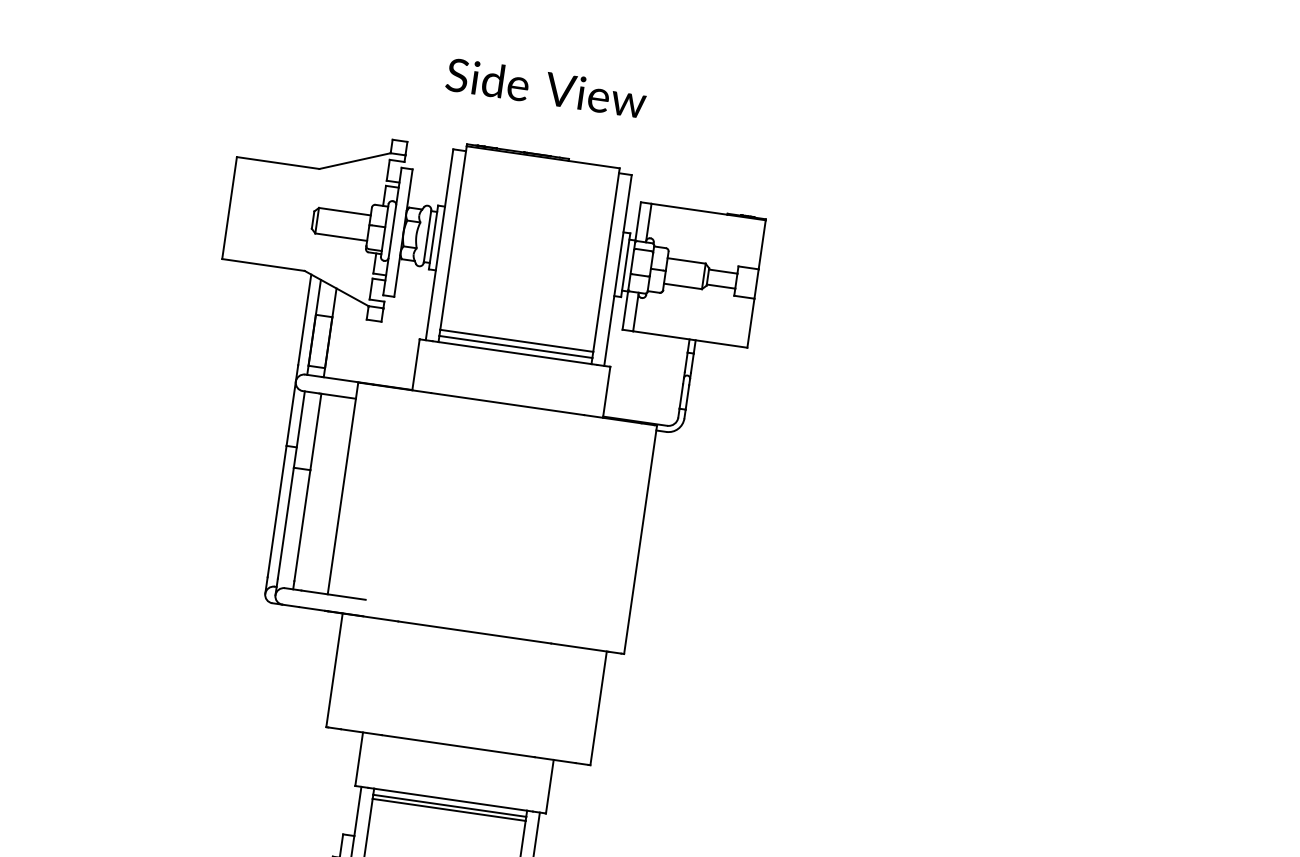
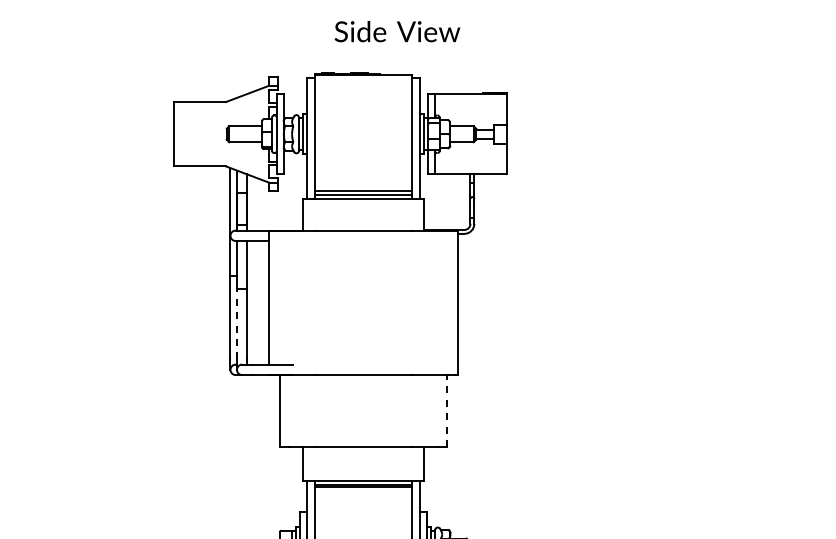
text: (546, 87) -> (397, 31), moved
line: (285, 521) -> (236, 323), solid -> dashed
line: (599, 709) -> (447, 411), solid -> dashed

